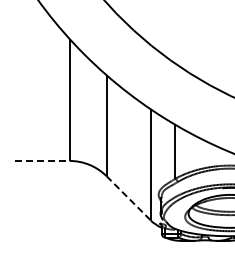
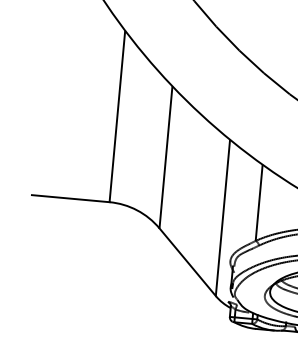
line: (42, 160) -> (71, 198), dashed -> solid
line: (128, 198) -> (187, 262), dashed -> solid

